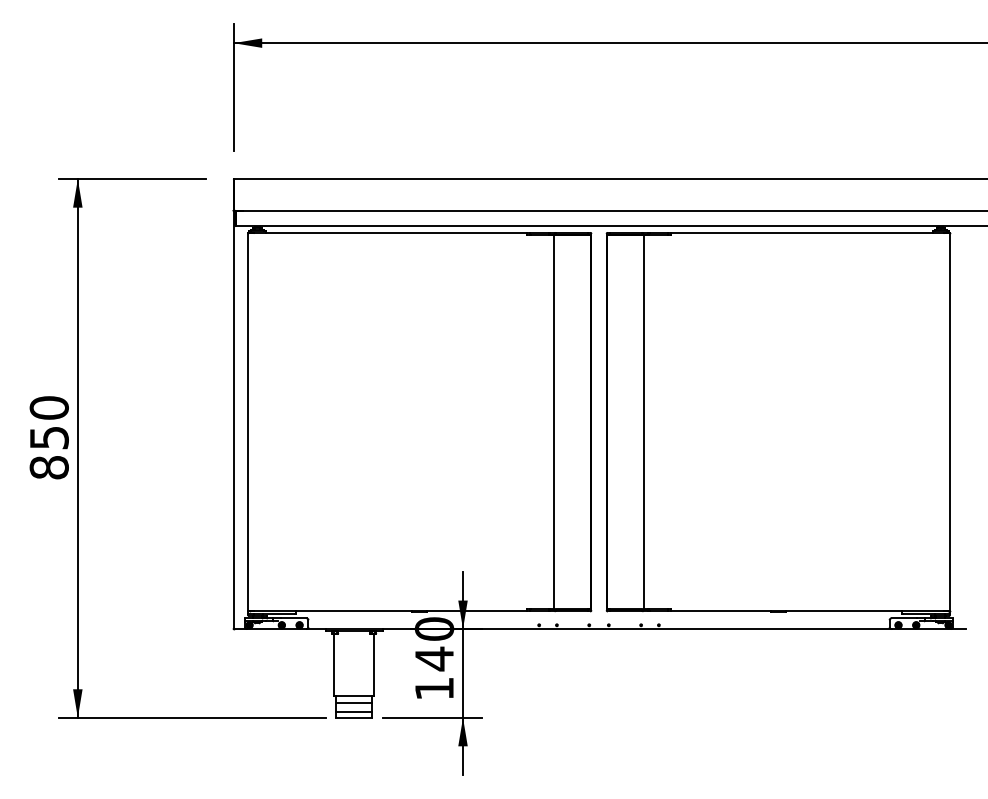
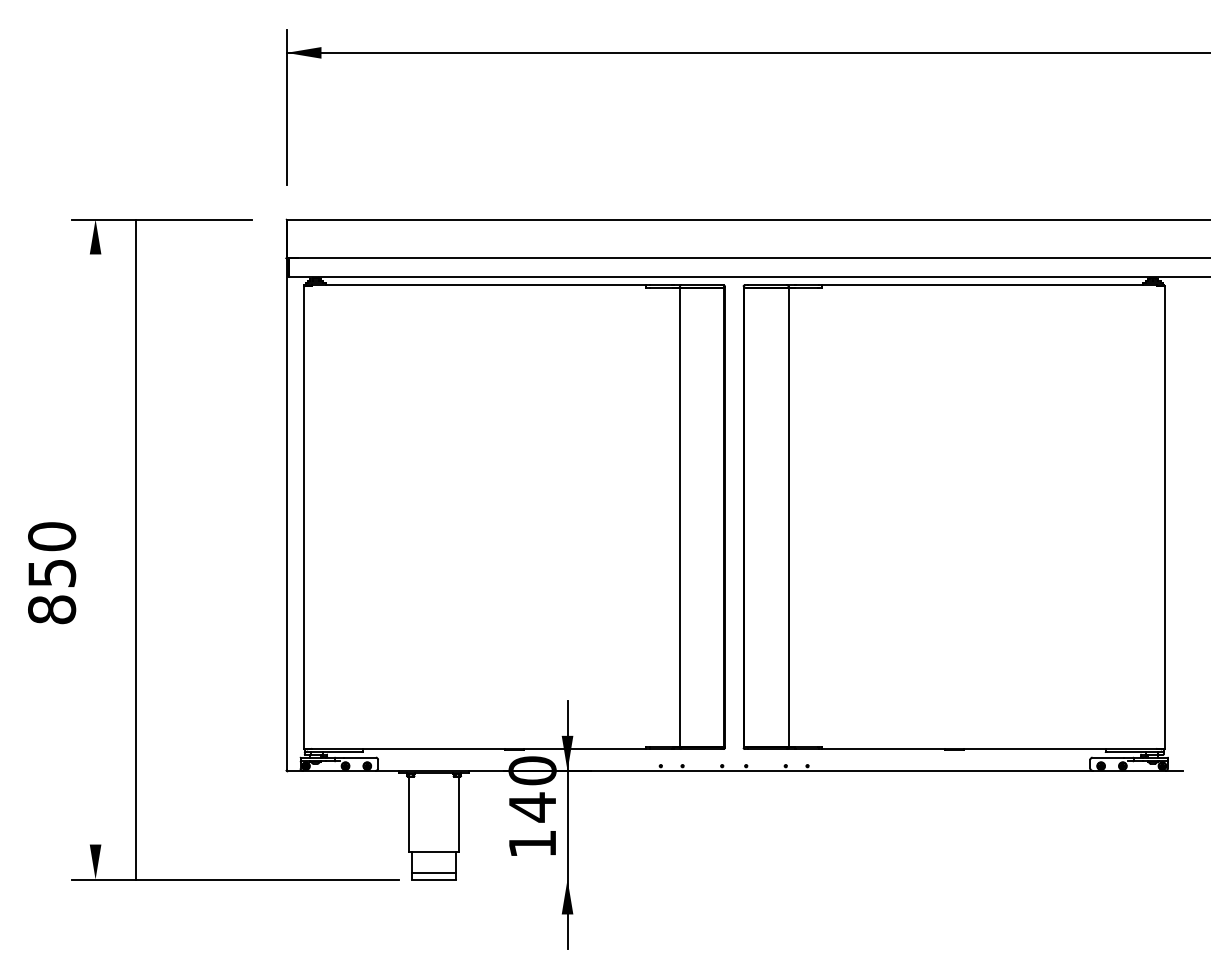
text: (48, 437) -> (51, 572), moved
line: (77, 448) -> (135, 549), moved
line: (353, 702) -> (433, 860), removed
line: (432, 717) -> (530, 879), removed

